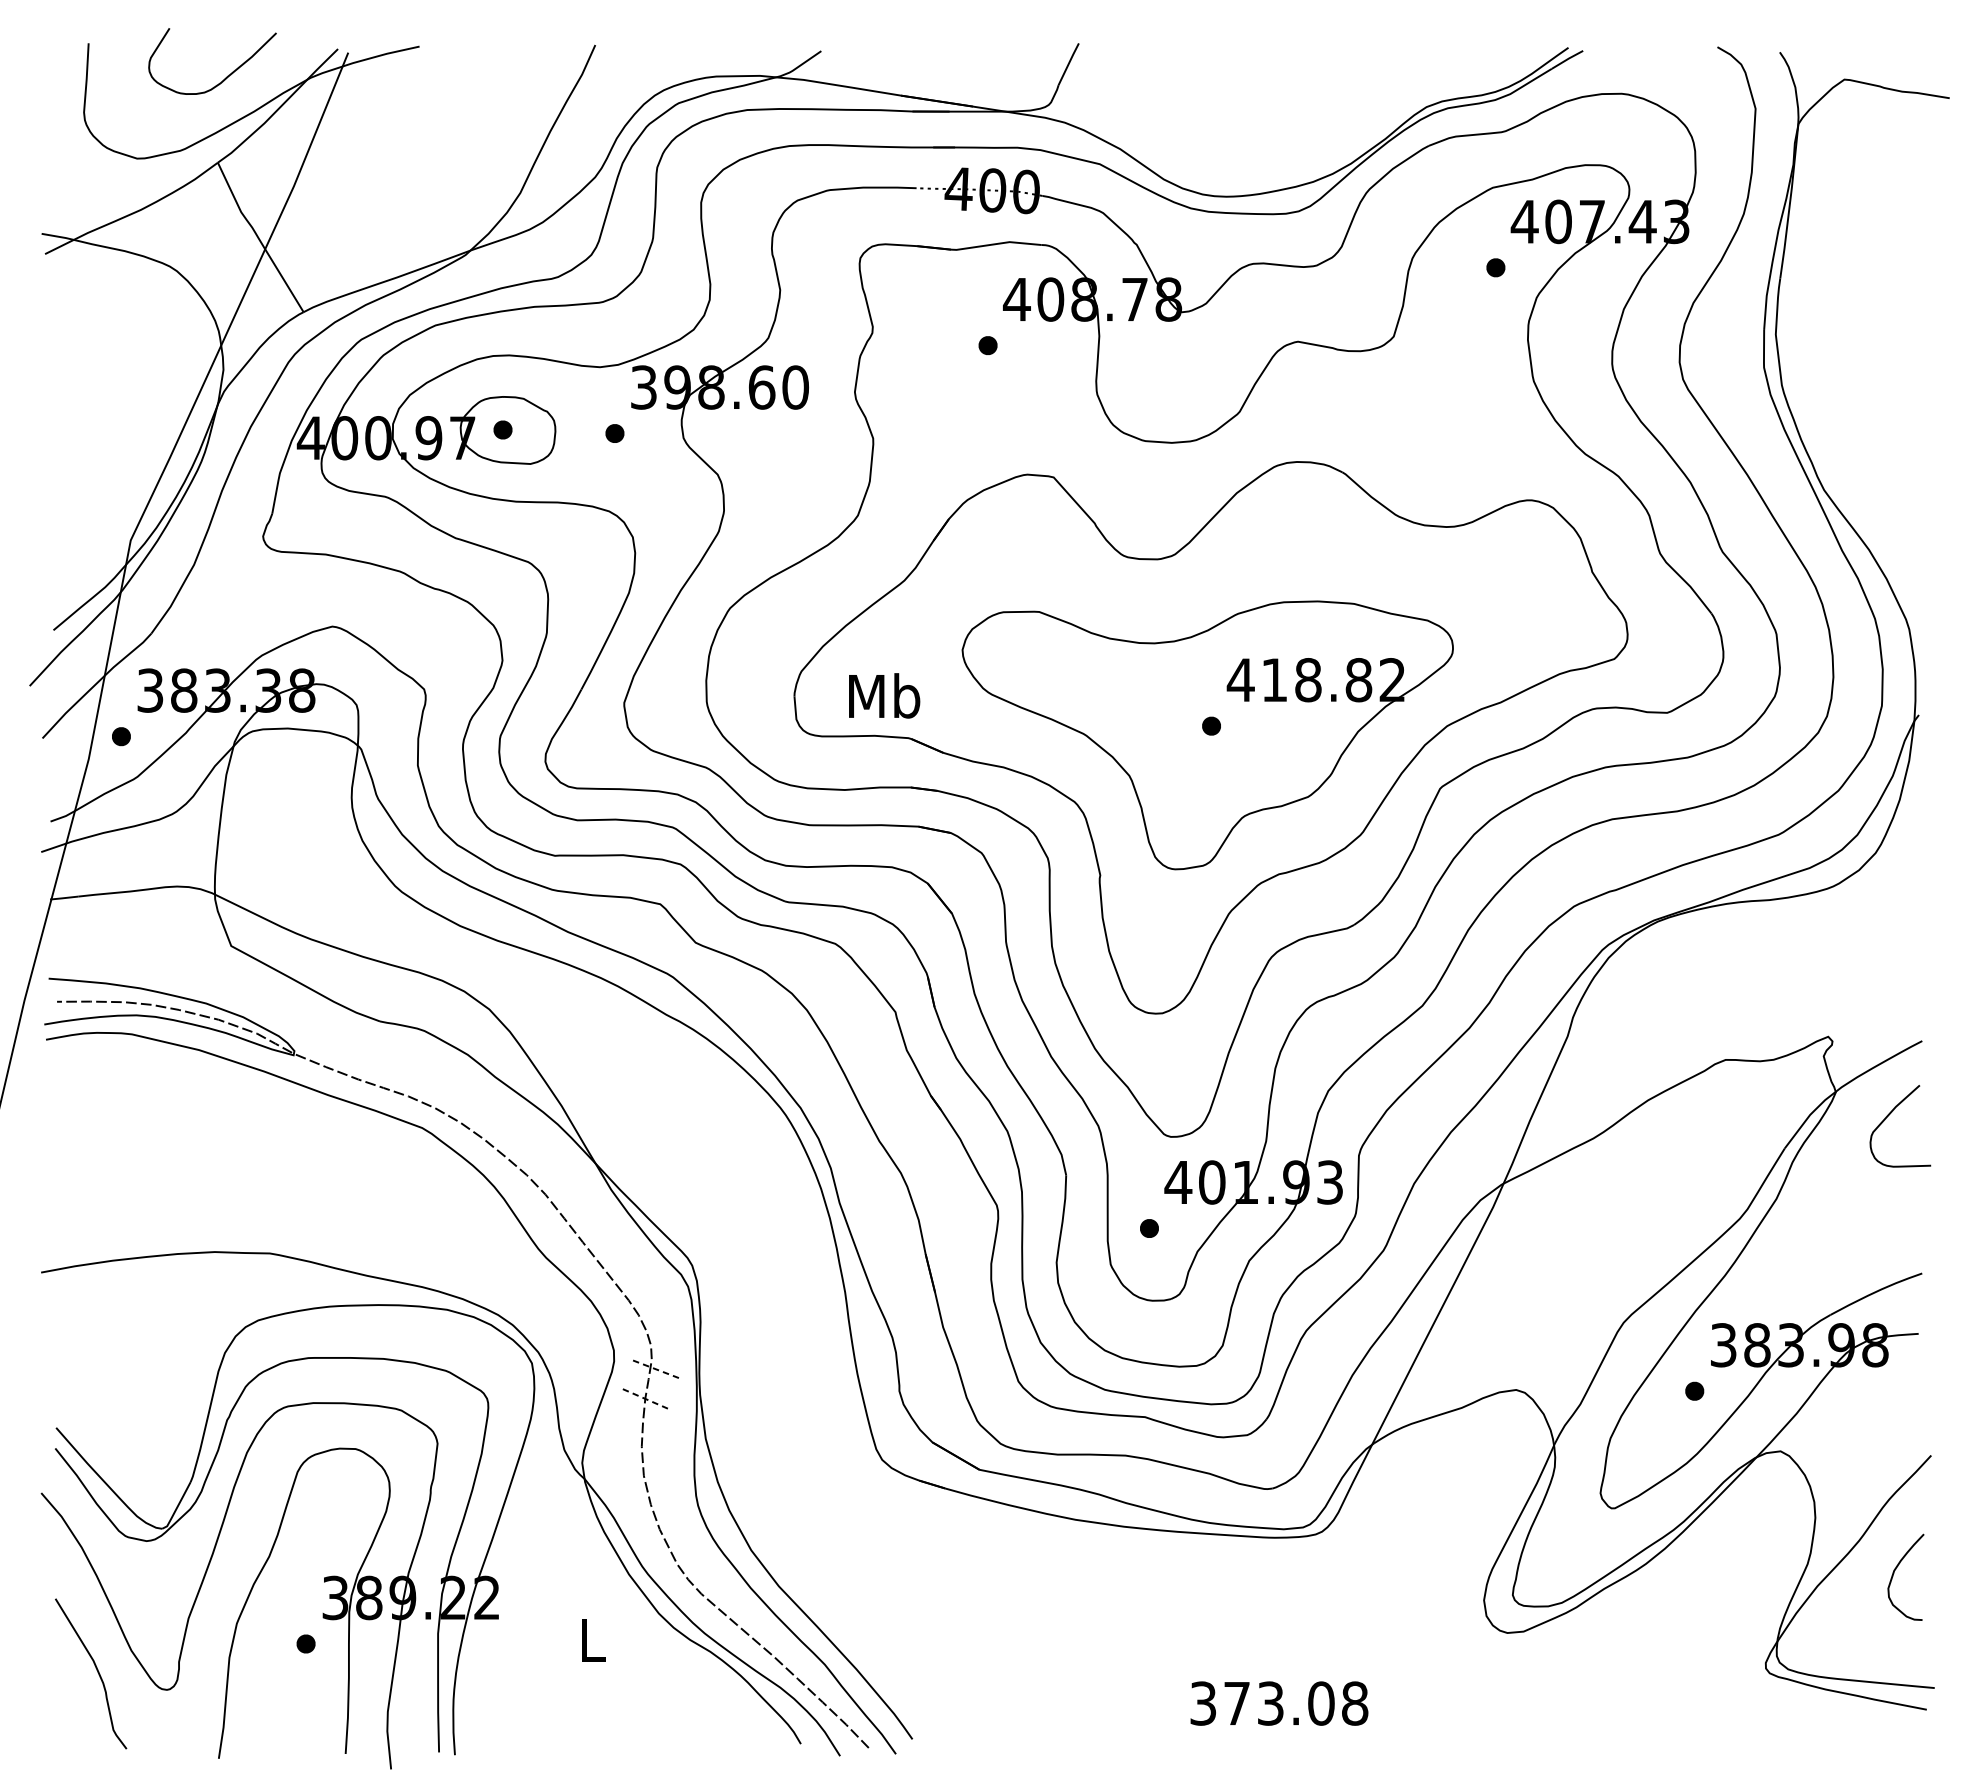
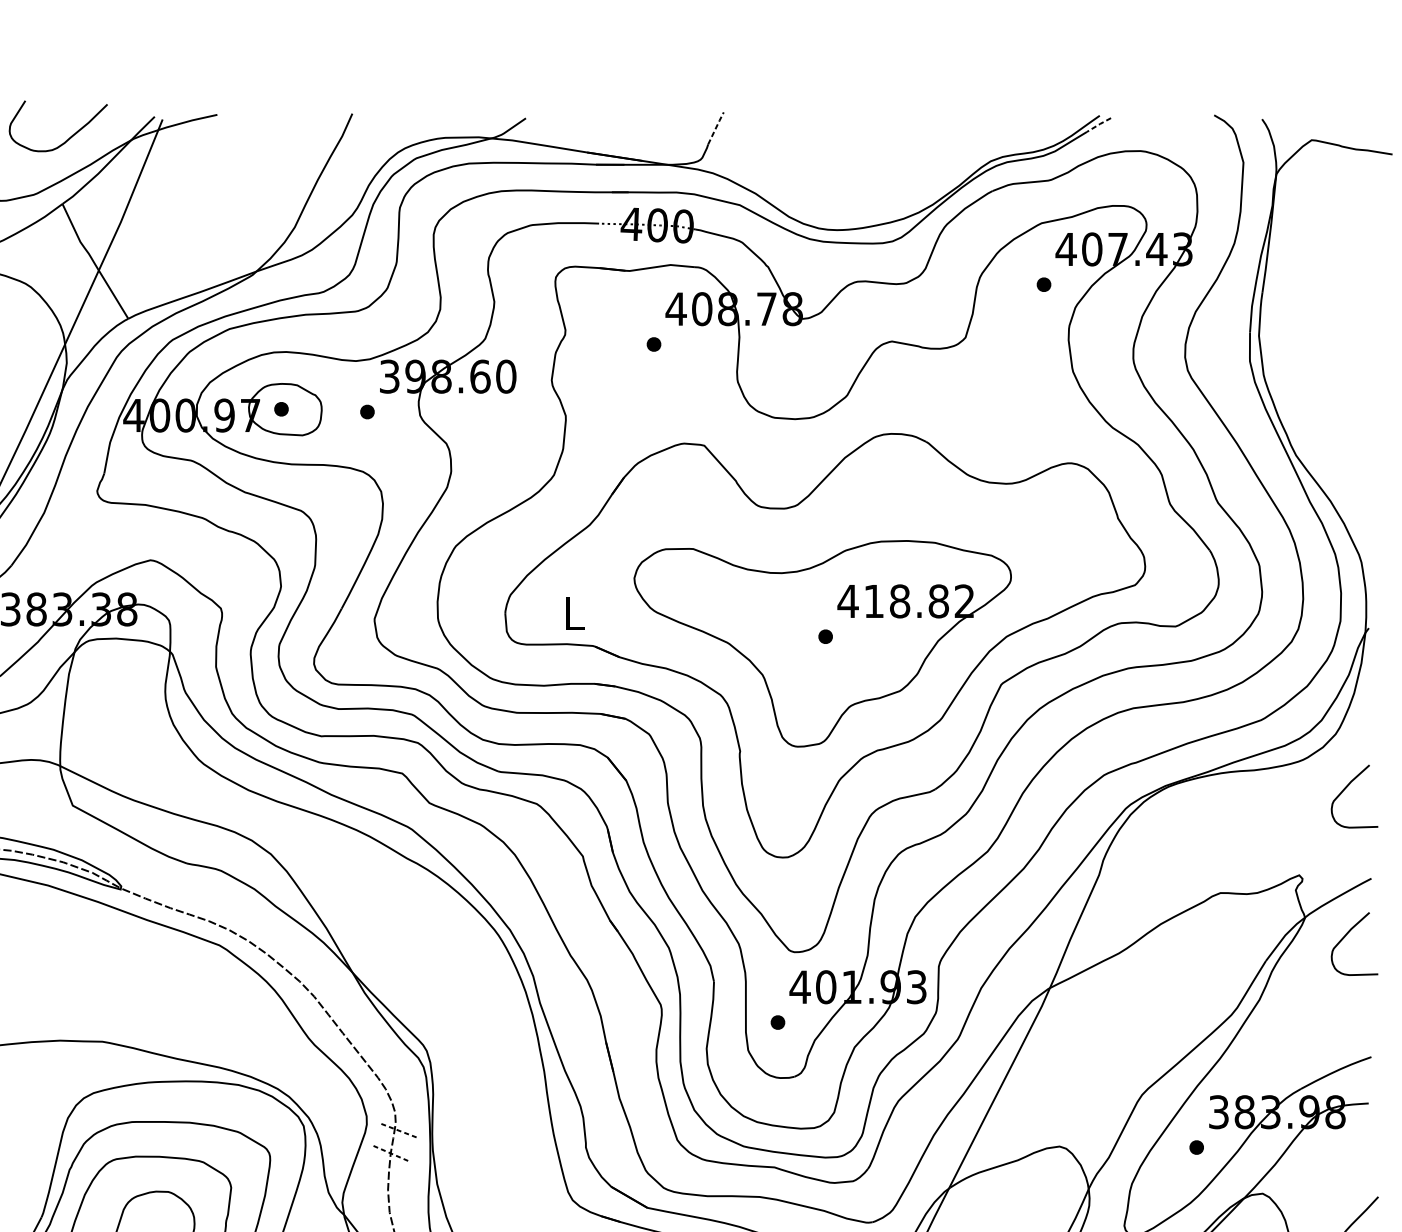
line: (1567, 59) -> (1099, 124), solid -> dashed
line: (1069, 63) -> (716, 127), solid -> dashed
text: (884, 695) -> (574, 613), Mb -> L
curve: (1889, 923) -> (1346, 788), added

